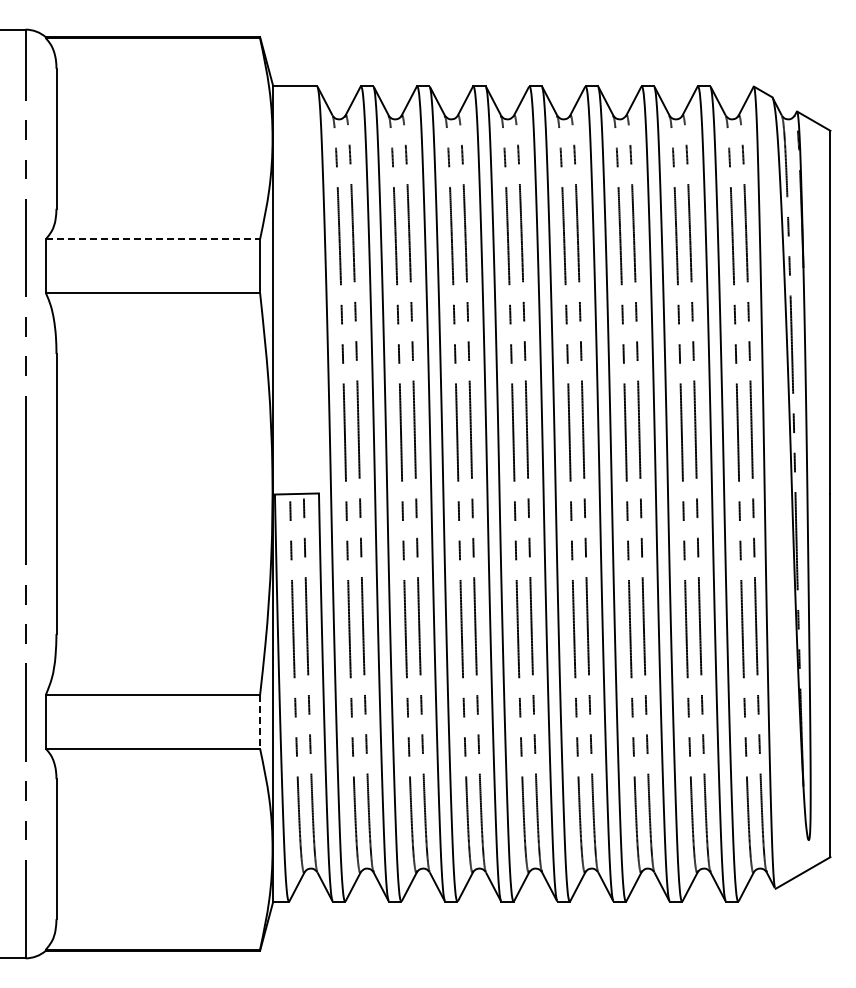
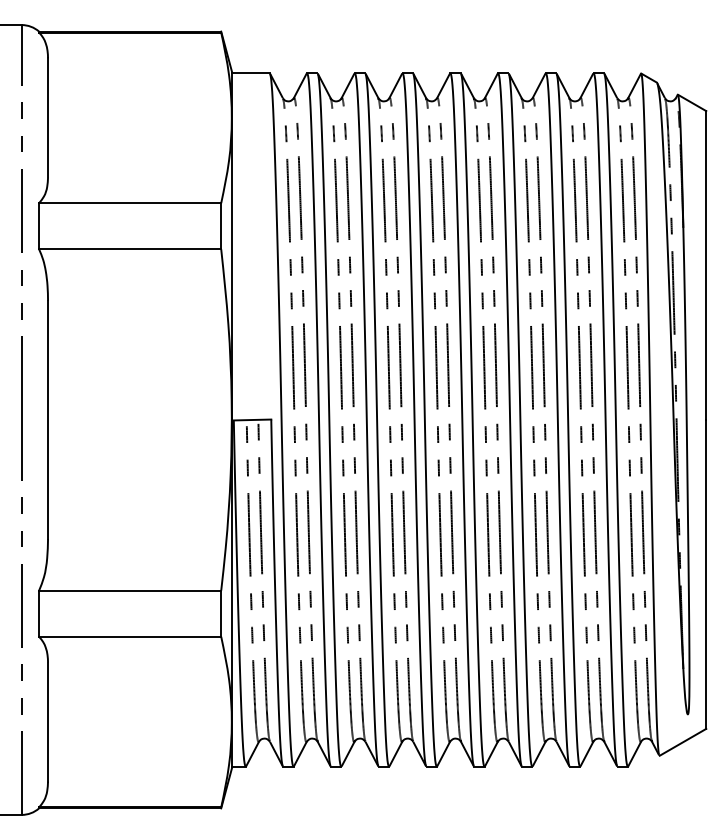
line: (153, 239) -> (130, 203), dashed -> solid
line: (260, 722) -> (221, 614), dashed -> solid

